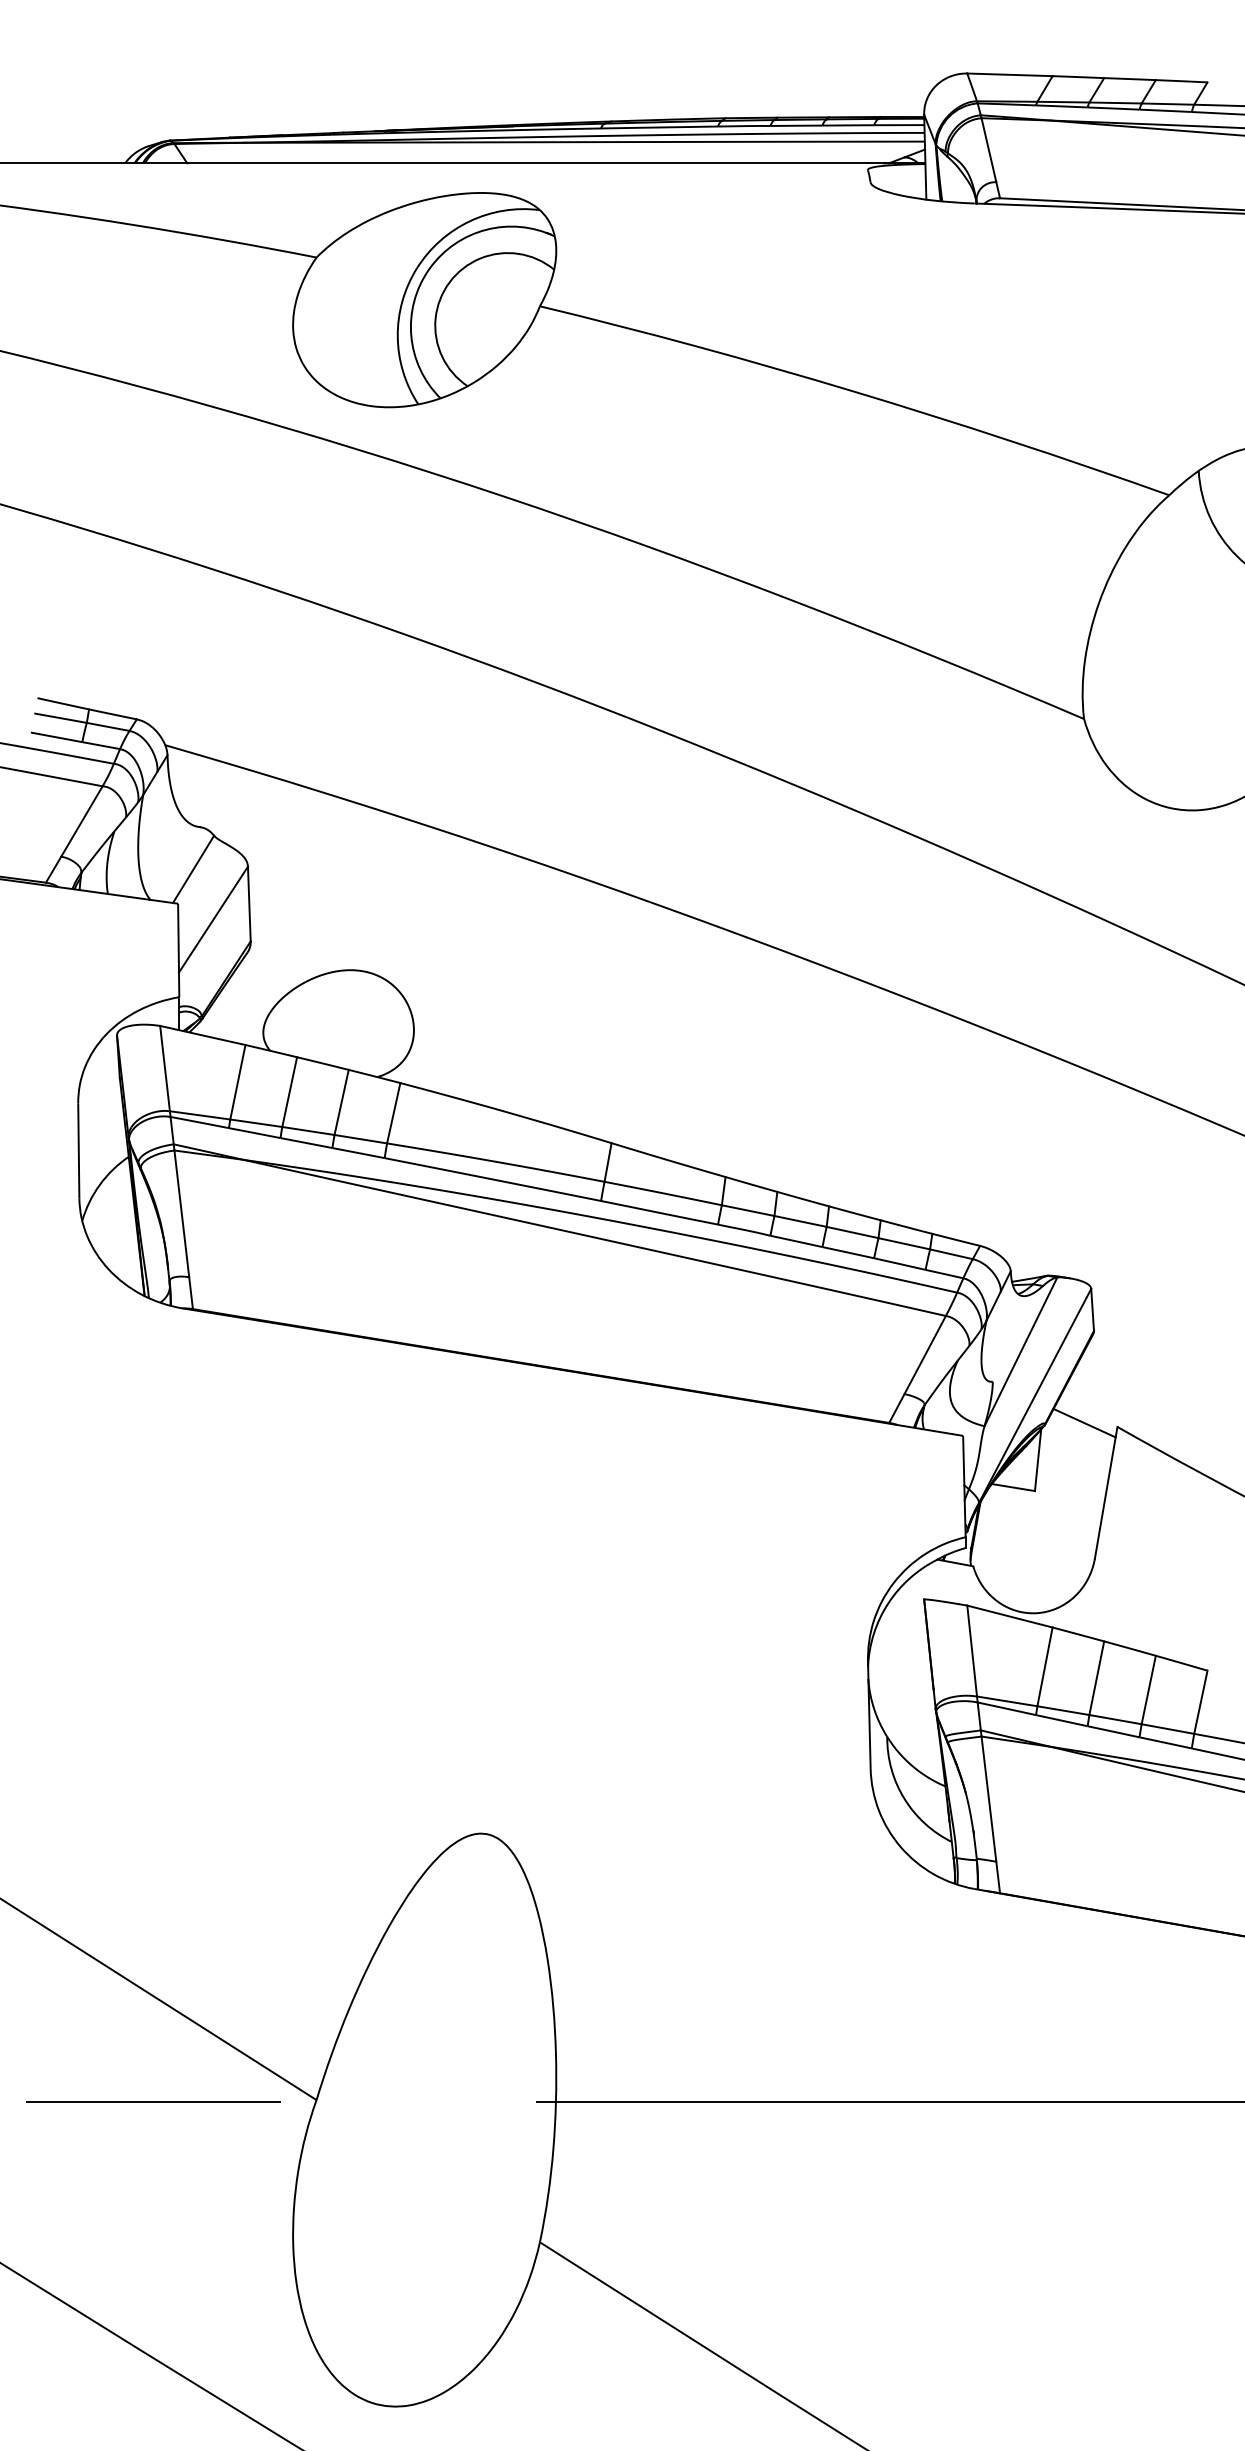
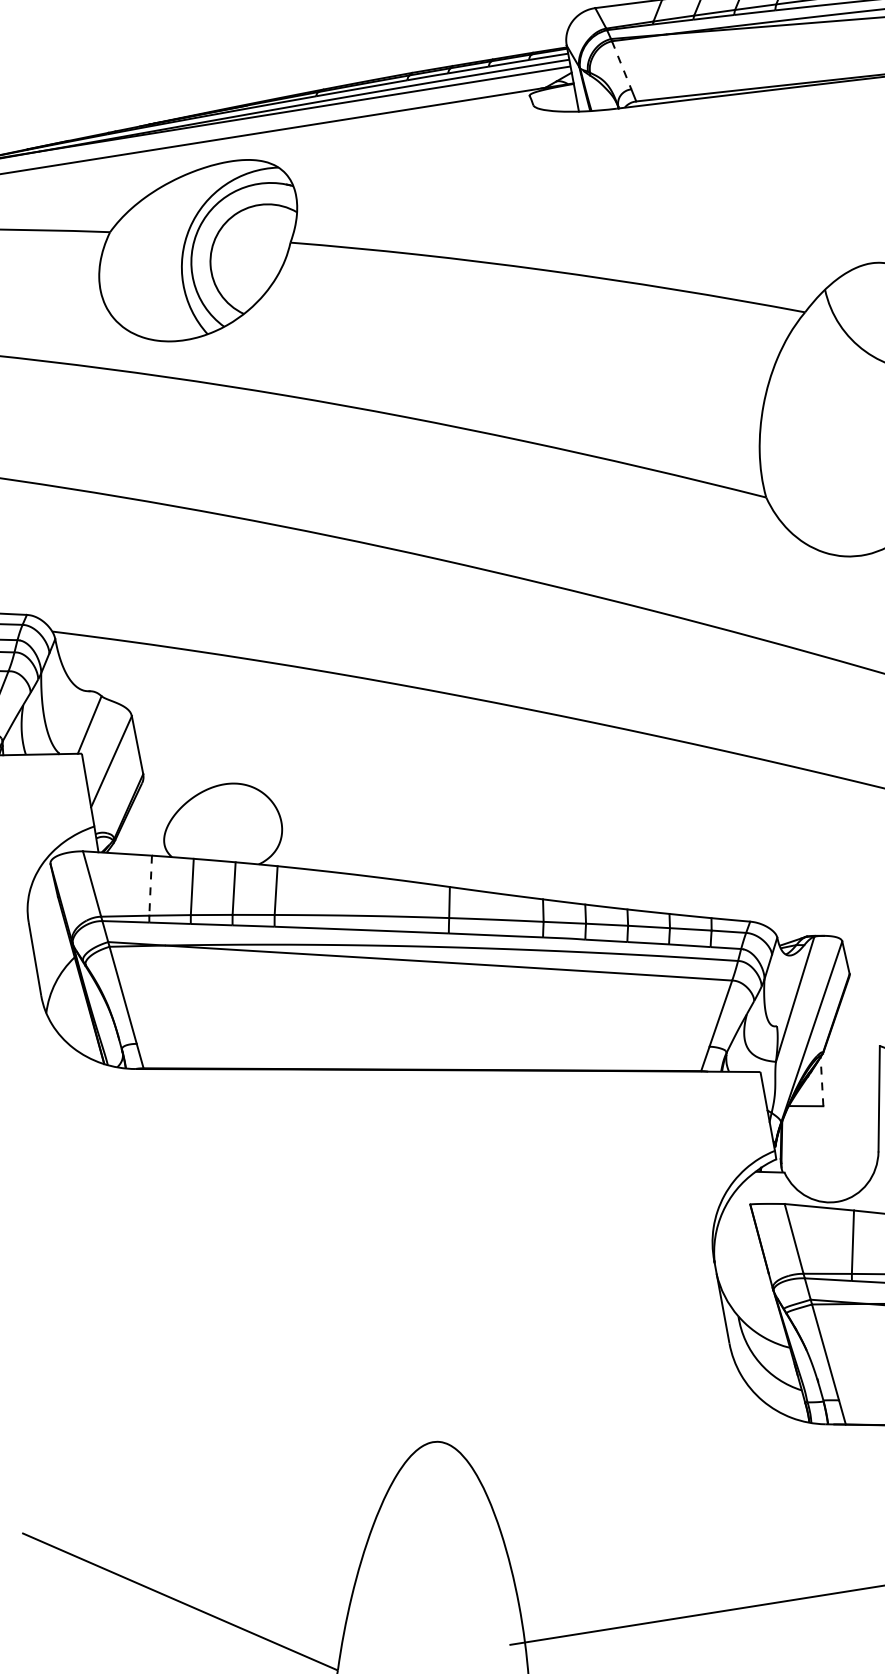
line: (988, 150) -> (621, 65), solid -> dashed
line: (237, 1082) -> (150, 885), solid -> dashed
line: (1084, 1422) -> (853, 1046), removed
line: (1038, 1459) -> (822, 1081), solid -> dashed

